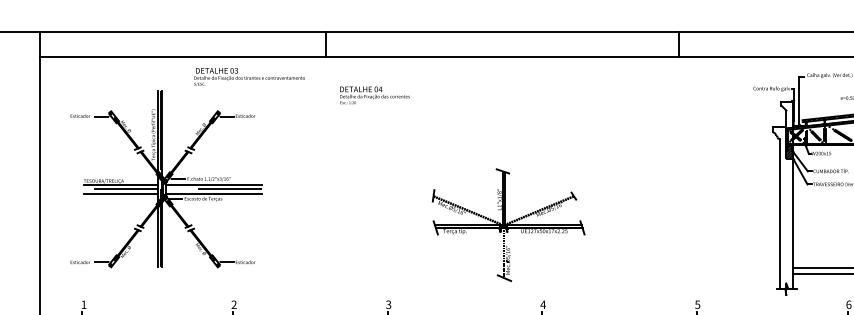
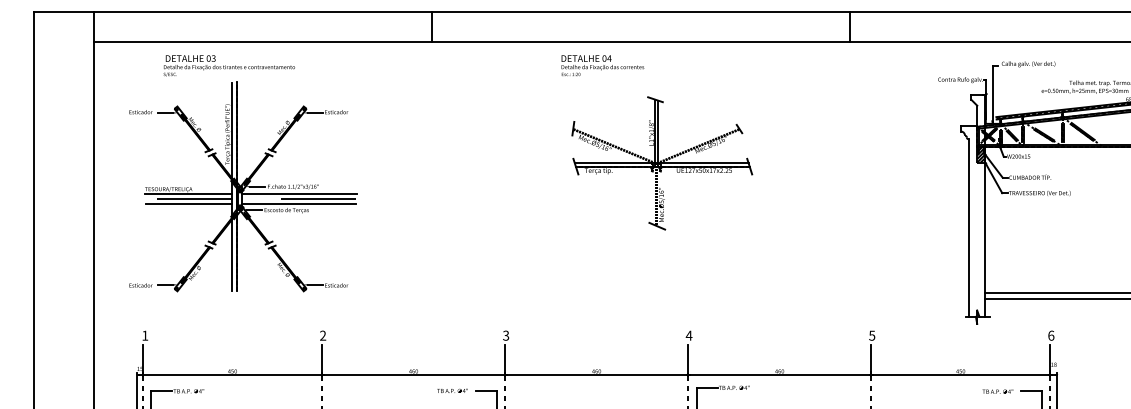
text: (248, 76) -> (228, 65), moved
text: (374, 95) -> (602, 65), moved
part: (508, 225) -> (662, 163), moved

